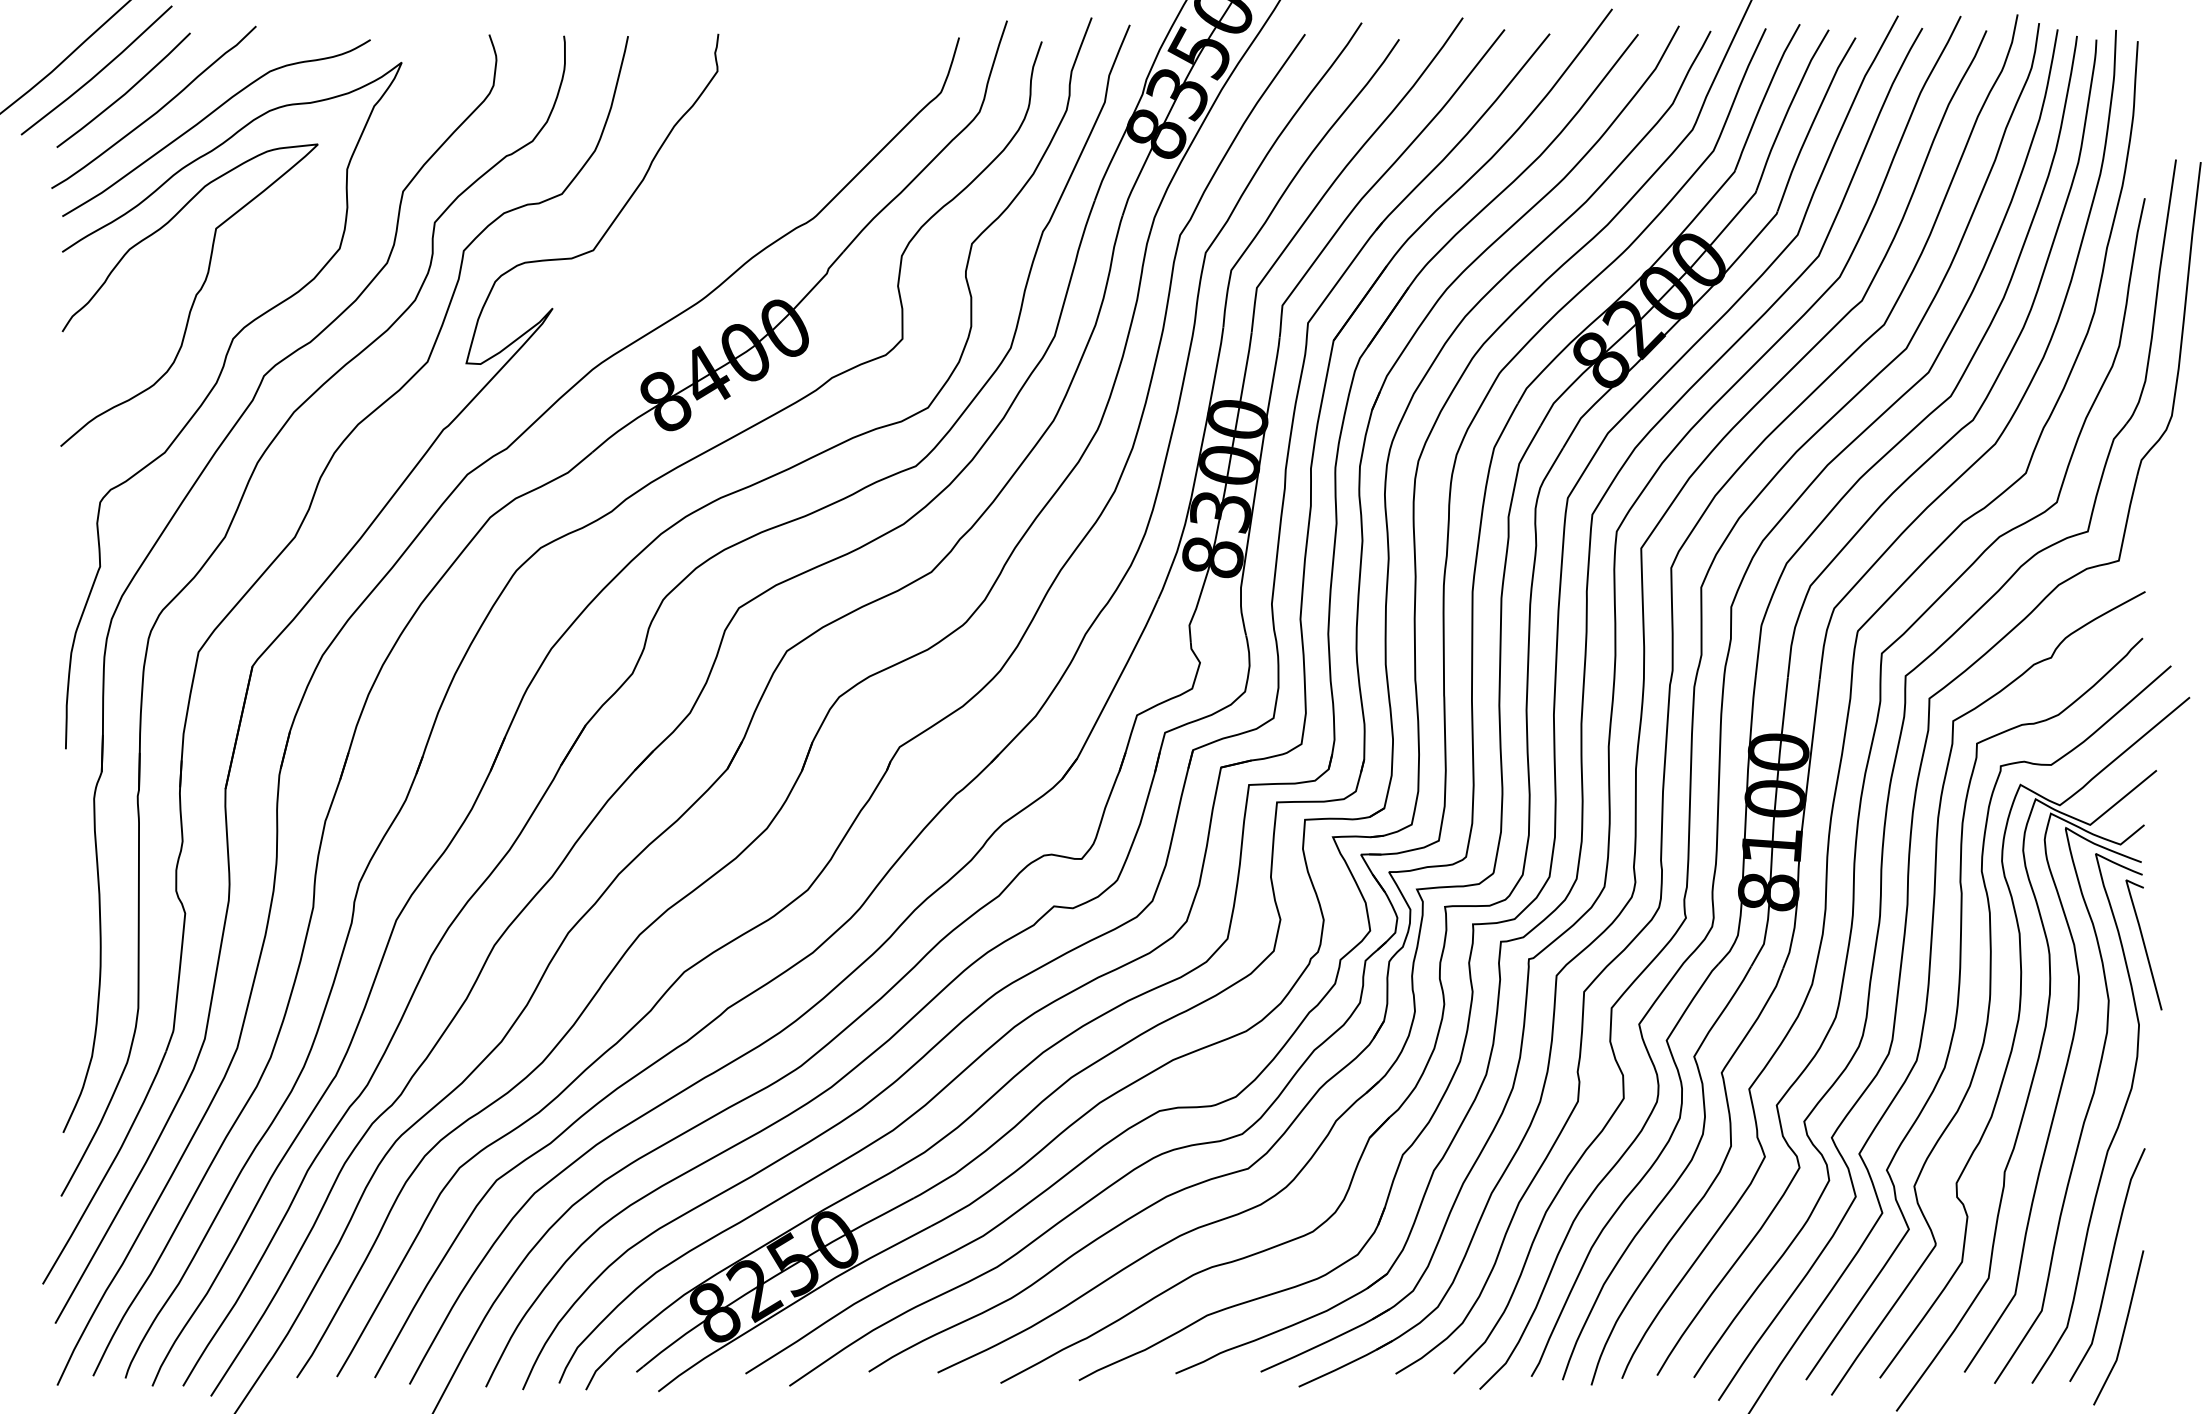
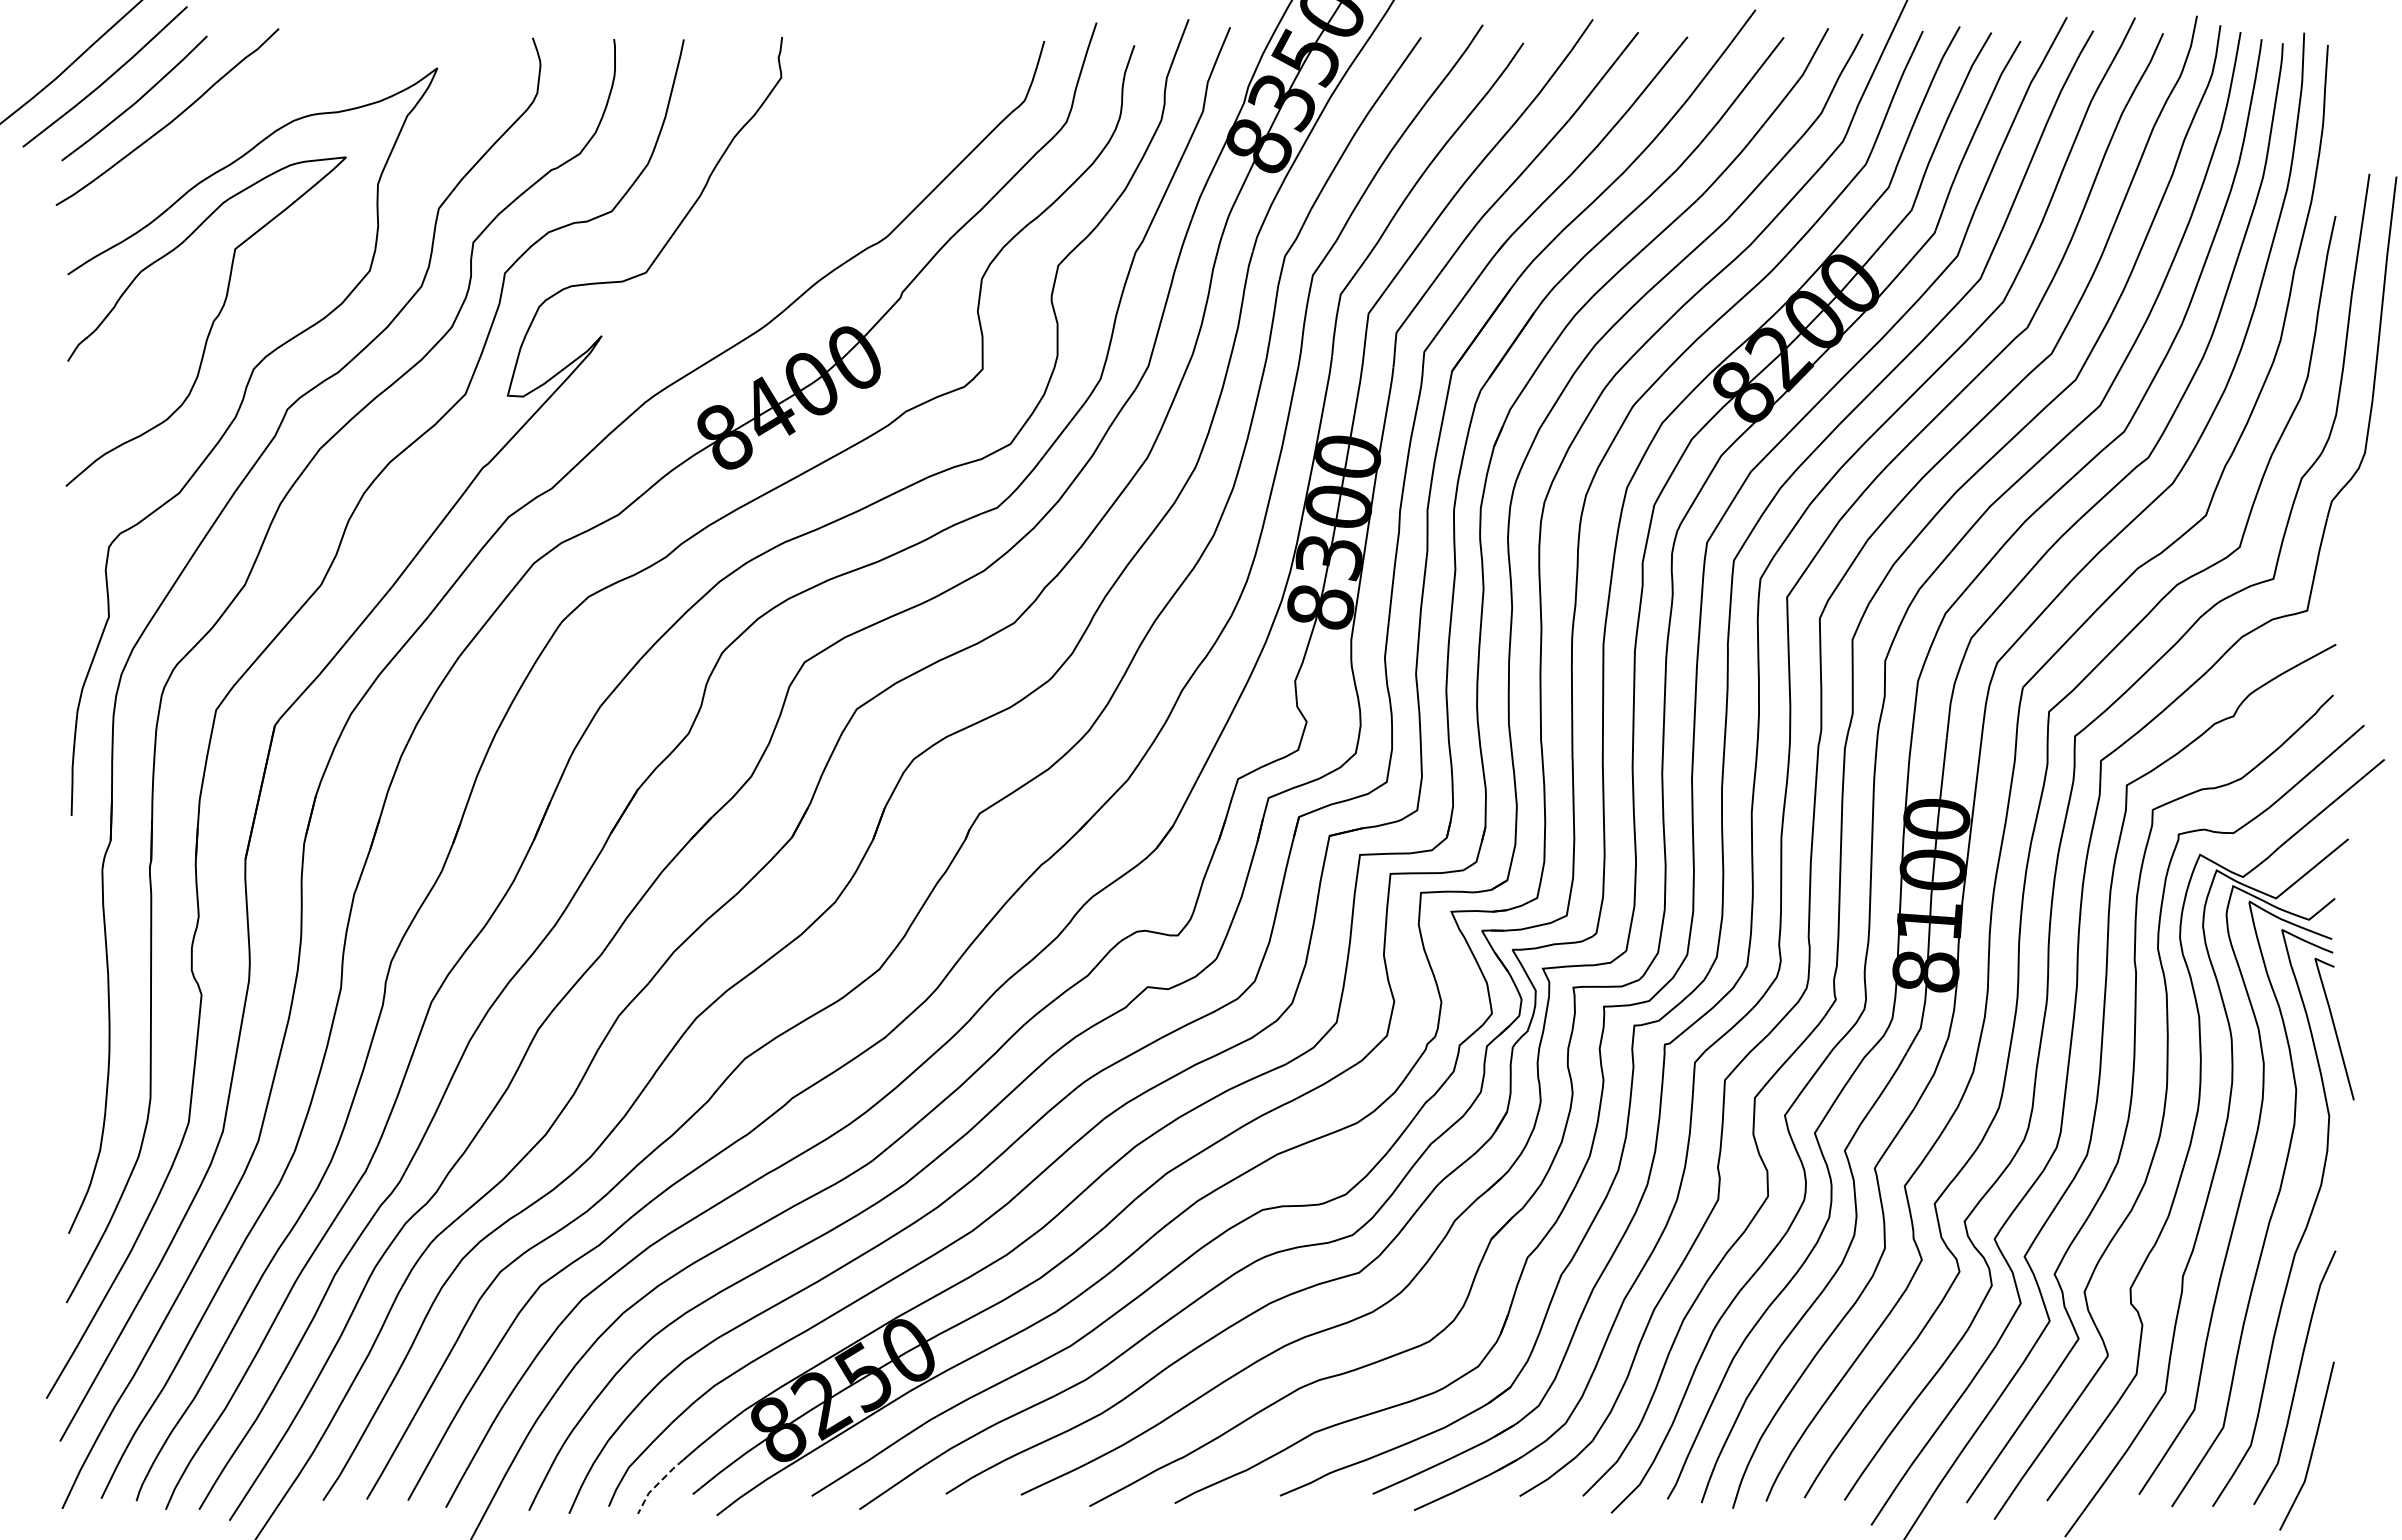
curve: (207, 117) -> (225, 128), removed
line: (603, 1363) -> (657, 1484), solid -> dashed

